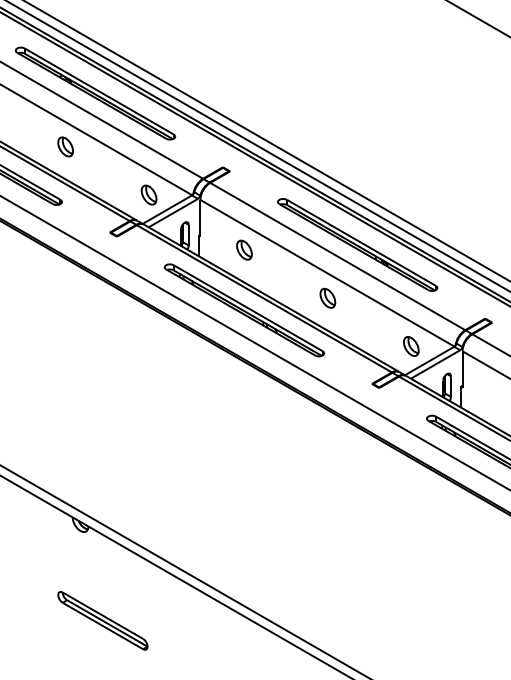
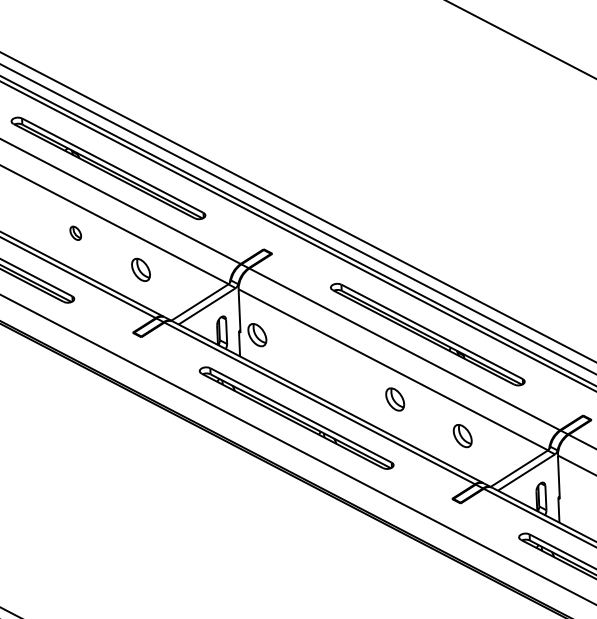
part: (65, 146) -> (75, 232), size x0.6
part: (148, 194) -> (140, 269), moved
part: (244, 249) -> (257, 334), moved
part: (411, 346) -> (462, 436), moved

